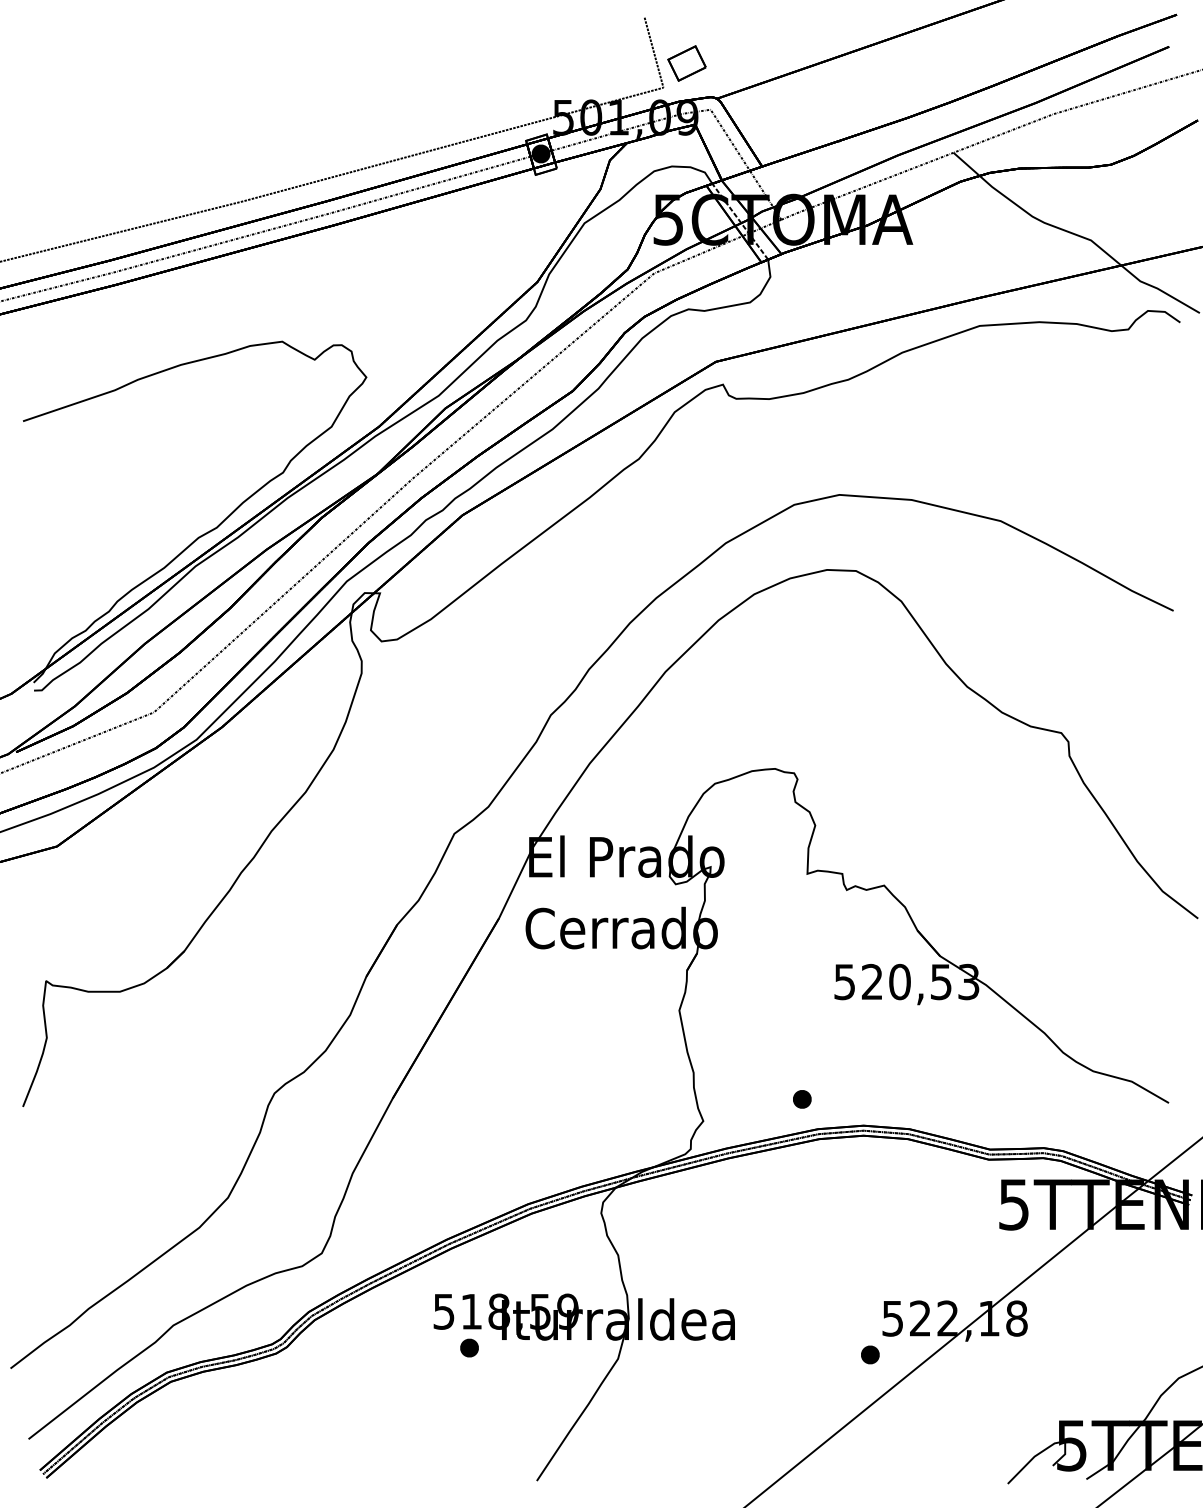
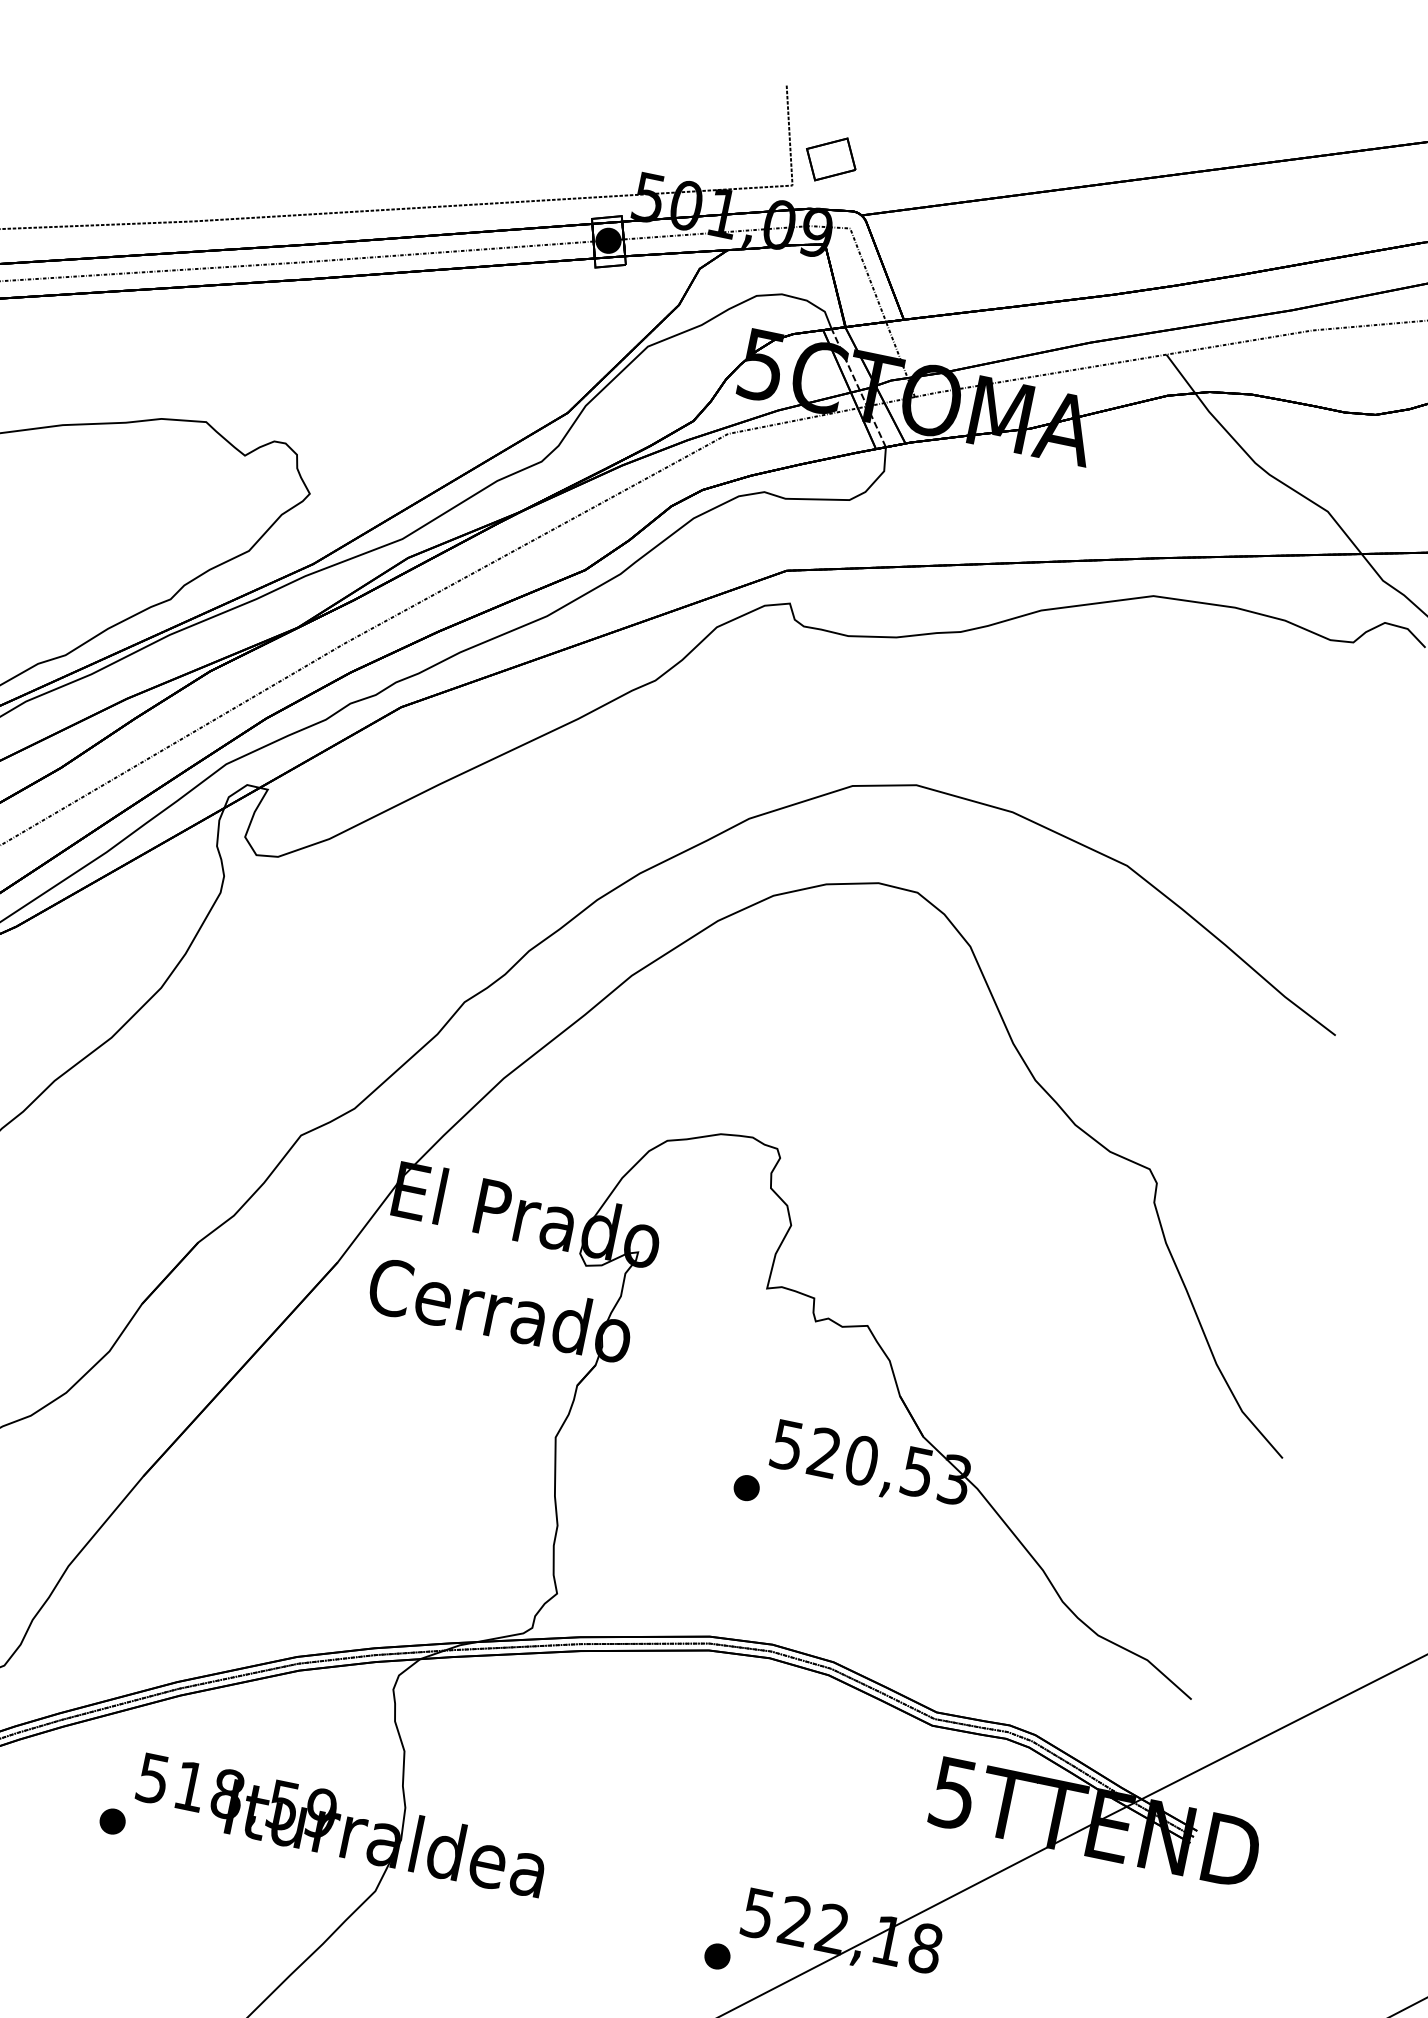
part: (802, 1099) -> (746, 1488), moved
part: (469, 1347) -> (112, 1820), moved

